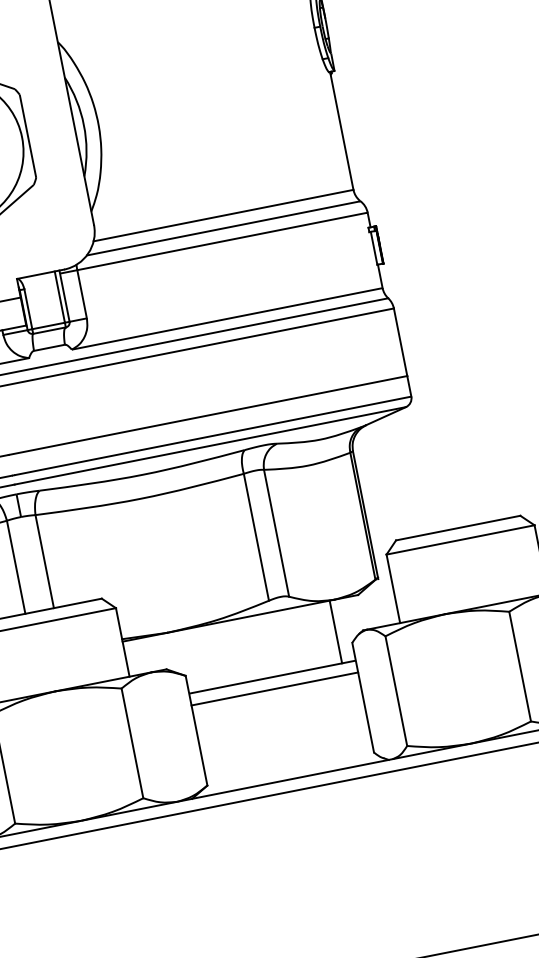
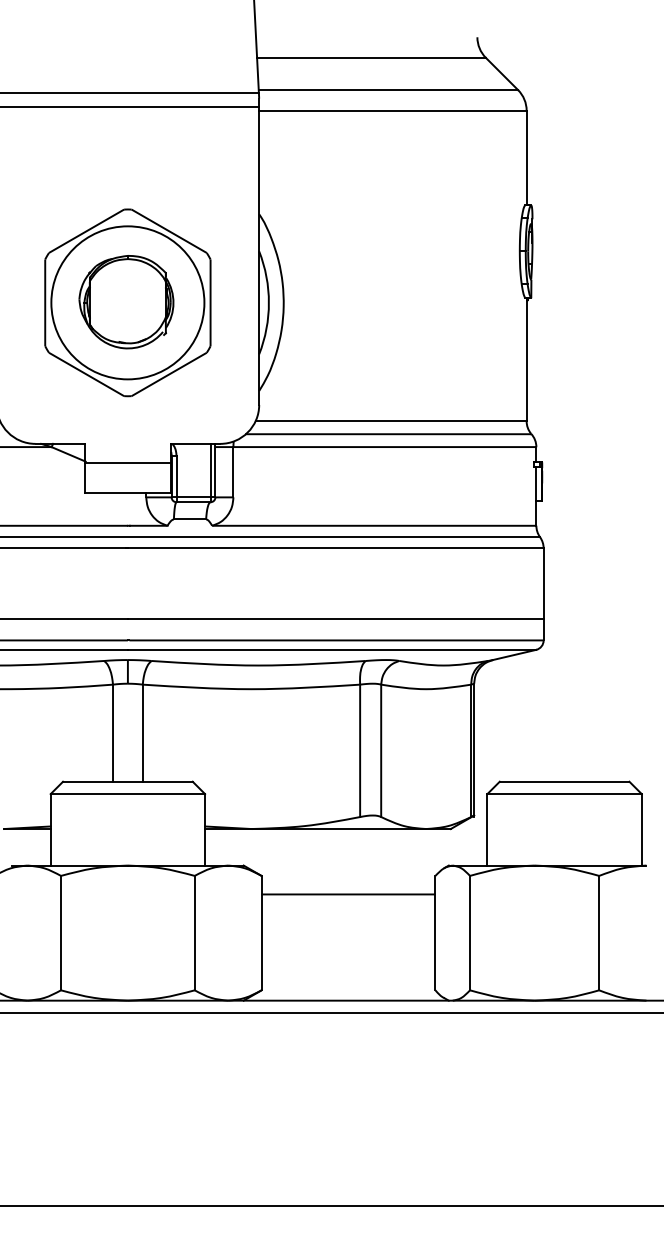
line: (336, 631) -> (421, 861), removed
line: (274, 688) -> (348, 906), removed

